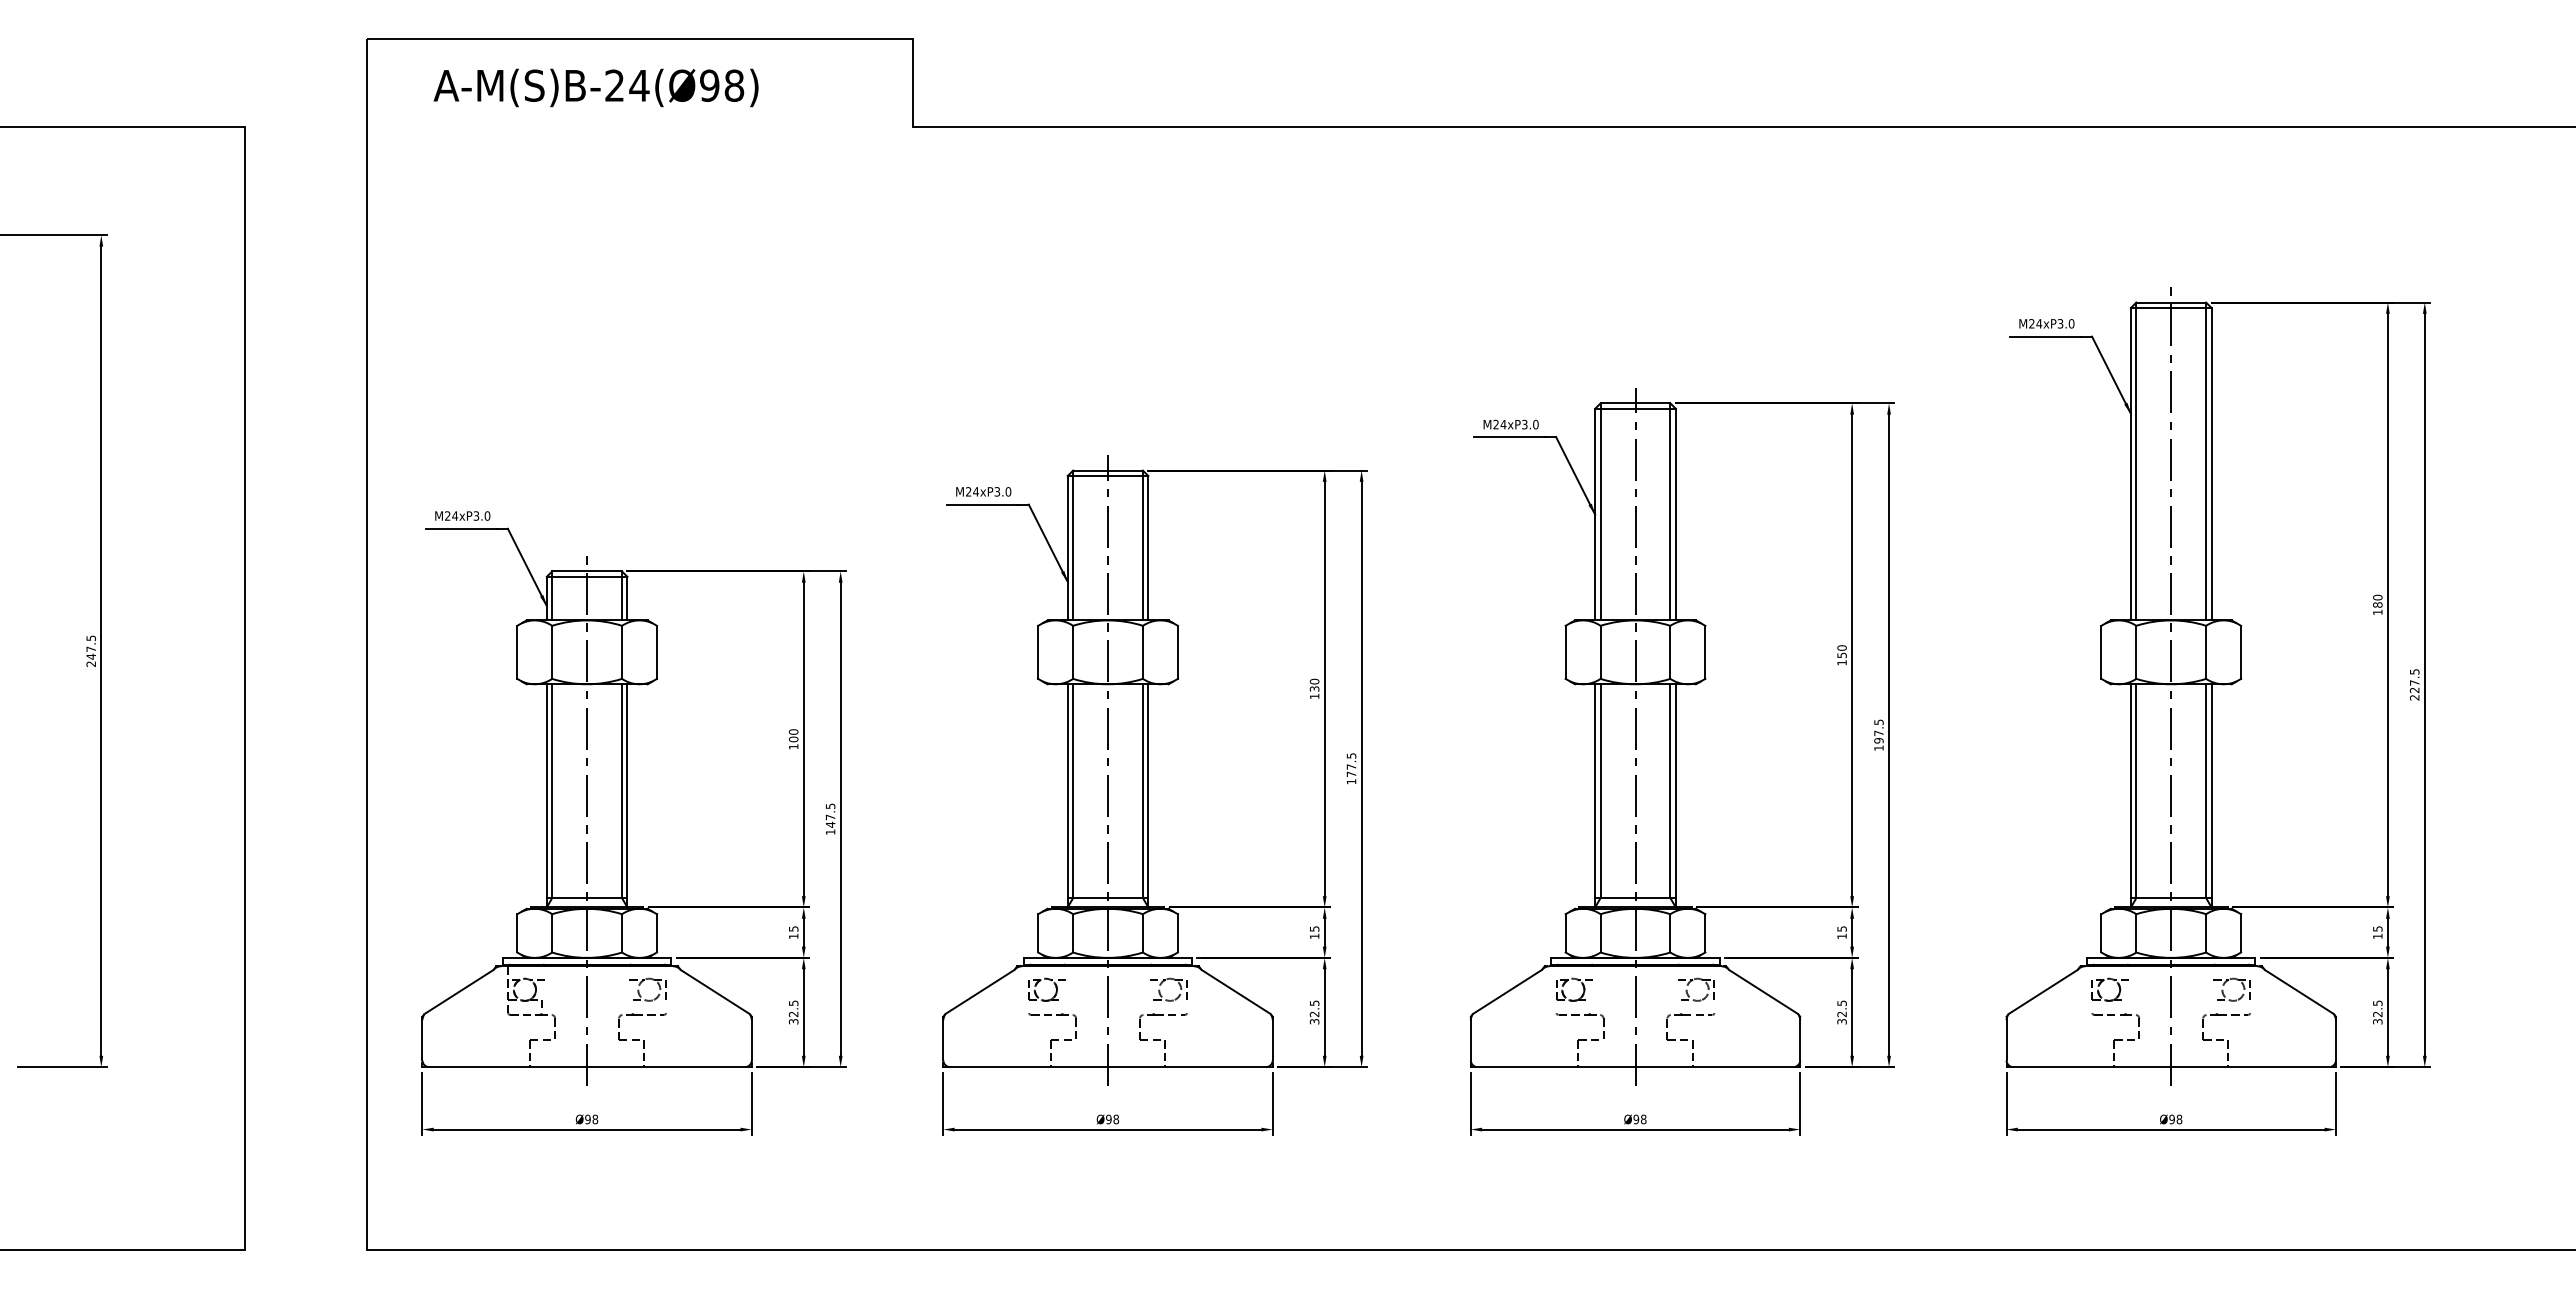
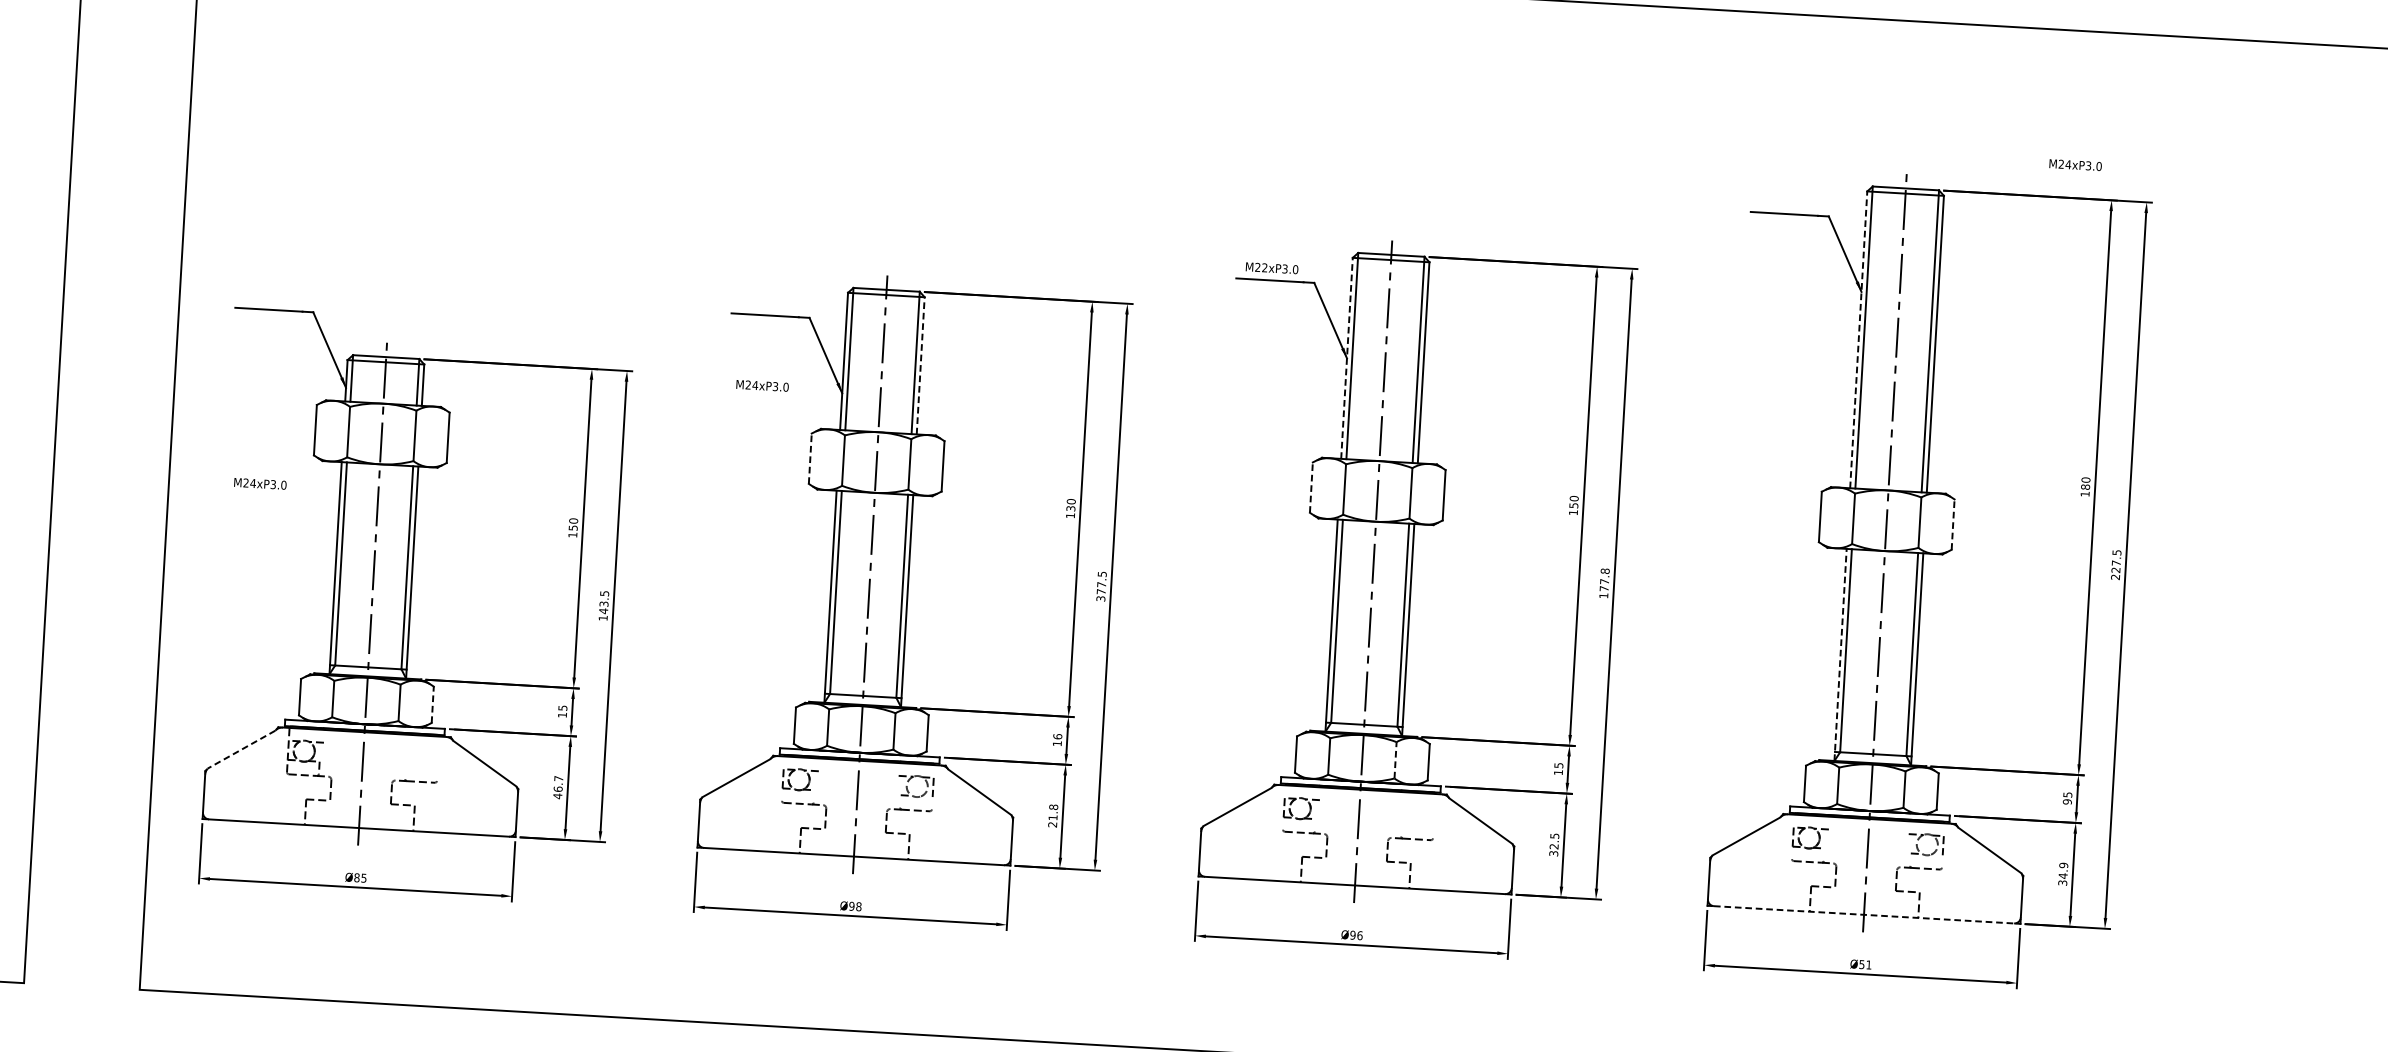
text: (2046, 323) -> (2075, 164), moved
text: (1503, 424) -> (1264, 267), M24xP3.0 -> M22xP3.0
line: (2130, 463) -> (1858, 339), solid -> dashed
text: (983, 491) -> (762, 385), moved
line: (1595, 514) -> (1347, 358), solid -> dashed
text: (462, 515) -> (260, 483), moved
line: (1148, 547) -> (920, 365), solid -> dashed
line: (1038, 652) -> (810, 458), solid -> dashed
line: (1565, 652) -> (1311, 487), solid -> dashed
line: (2241, 652) -> (1953, 524), solid -> dashed
text: (1878, 731) -> (1604, 579), 197.5 -> 177.8
text: (793, 739) -> (573, 528), 100 -> 150
text: (1351, 781) -> (1100, 598), 177.5 -> 377.5
line: (2130, 795) -> (1840, 654), solid -> dashed
text: (830, 817) -> (603, 604), 147.5 -> 143.5
text: (1314, 928) -> (1057, 736), 15 -> 16
line: (656, 932) -> (432, 703), solid -> dashed
line: (1670, 932) -> (1395, 759), solid -> dashed
text: (2377, 936) -> (2067, 802), 15 -> 95
part: (1689, 984) -> (1410, 809), removed
part: (640, 985) -> (414, 753), removed
line: (459, 992) -> (241, 750), solid -> dashed
text: (2377, 1008) -> (2063, 870), 32.5 -> 34.9
text: (793, 1012) -> (558, 787), 32.5 -> 46.7
text: (1314, 1012) -> (1053, 816), 32.5 -> 21.8
line: (2171, 1067) -> (1864, 915), solid -> dashed
text: (591, 1119) -> (360, 878), Ø98 -> Ø85
text: (1643, 1119) -> (1359, 935), Ø98 -> Ø96
text: (2175, 1119) -> (1865, 964), Ø98 -> Ø51

